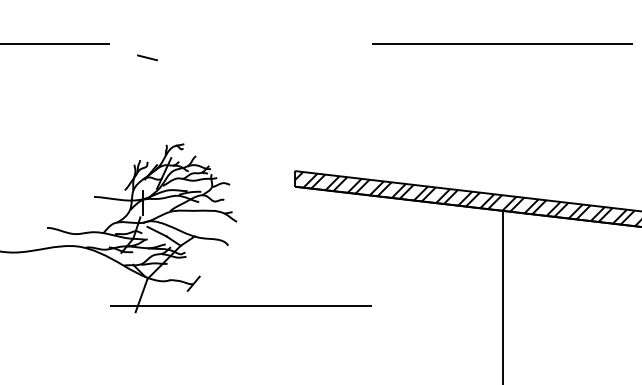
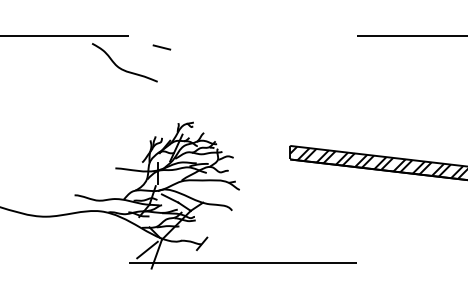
curve: (99, 80) -> (120, 67), added
line: (130, 290) -> (147, 249), added

